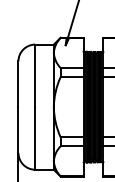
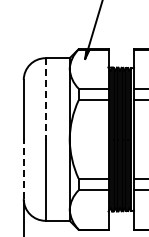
line: (35, 75) -> (45, 98), solid -> dashed
line: (18, 130) -> (23, 169), solid -> dashed

